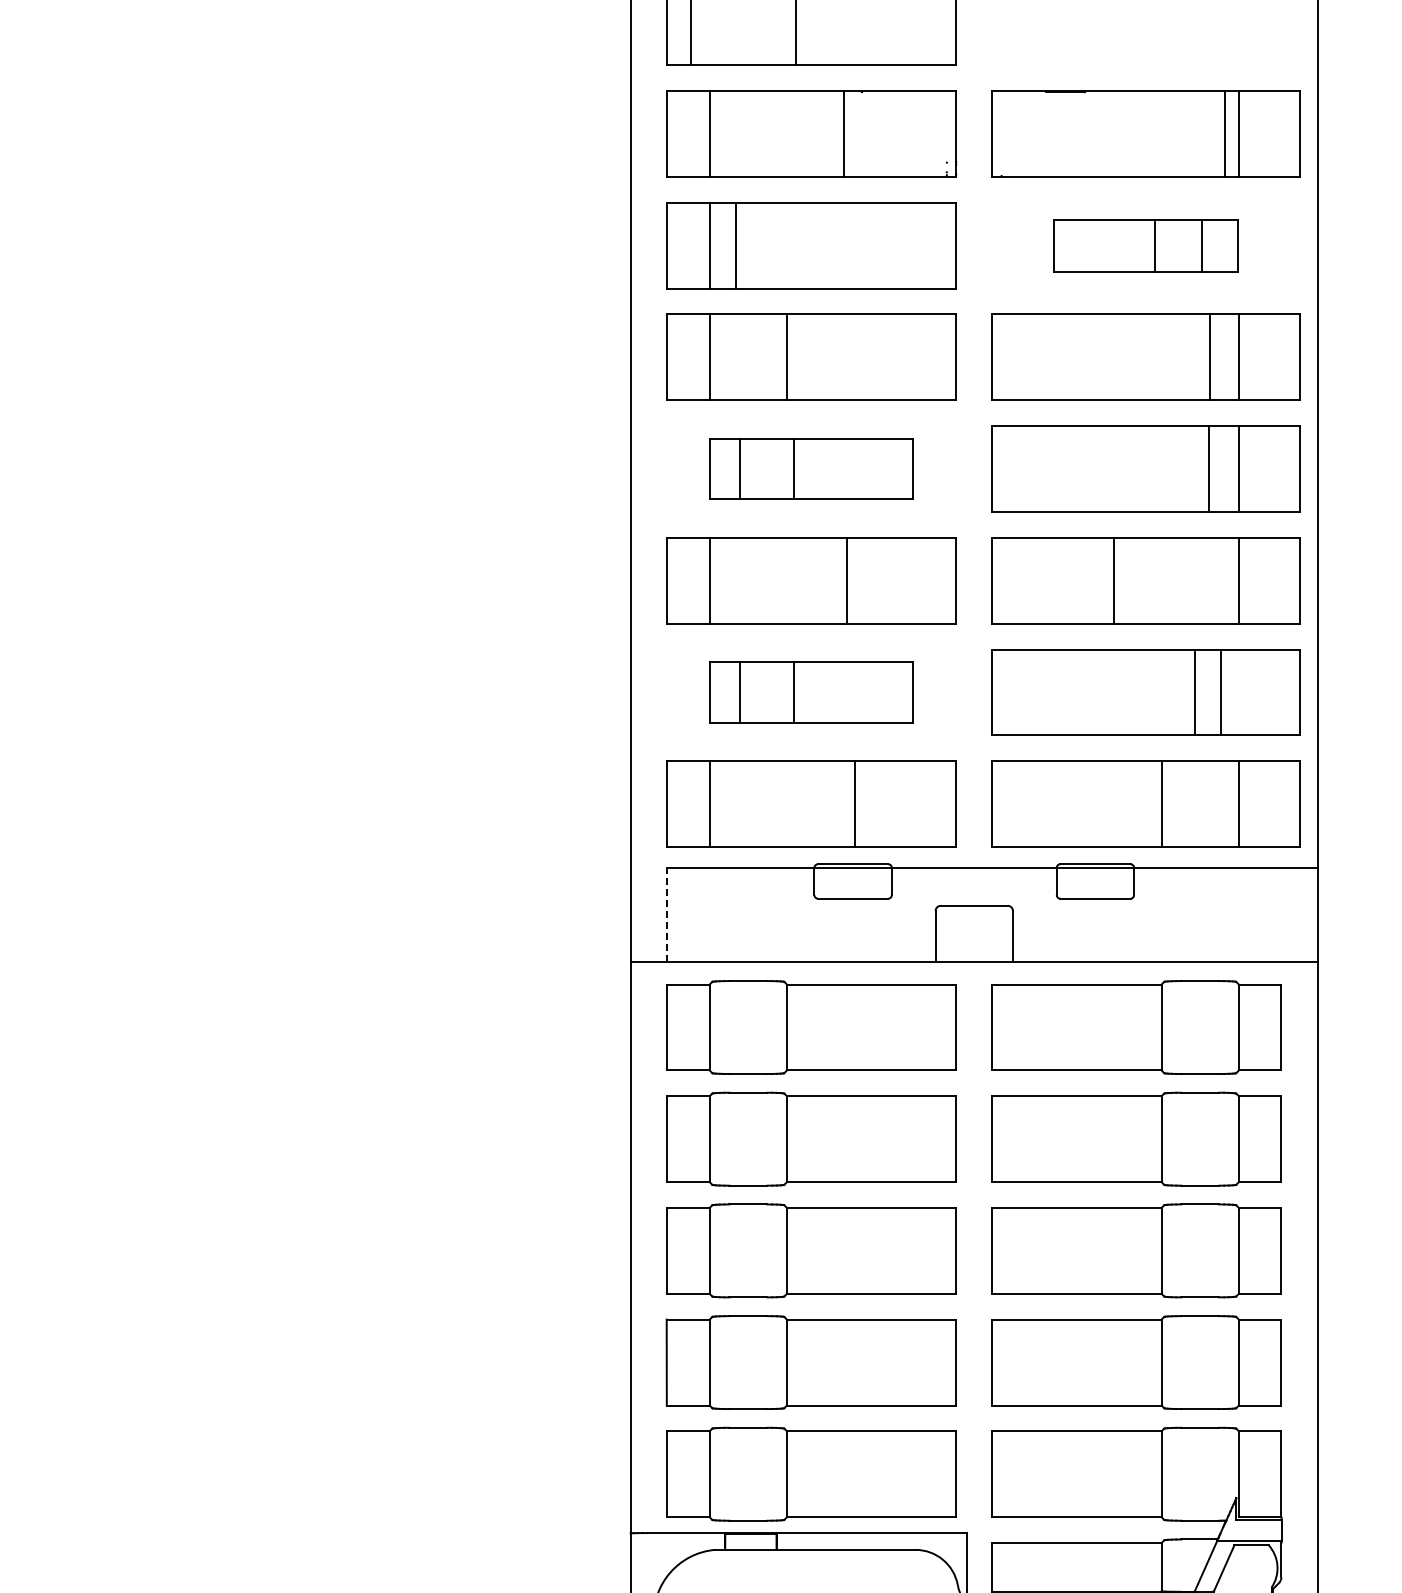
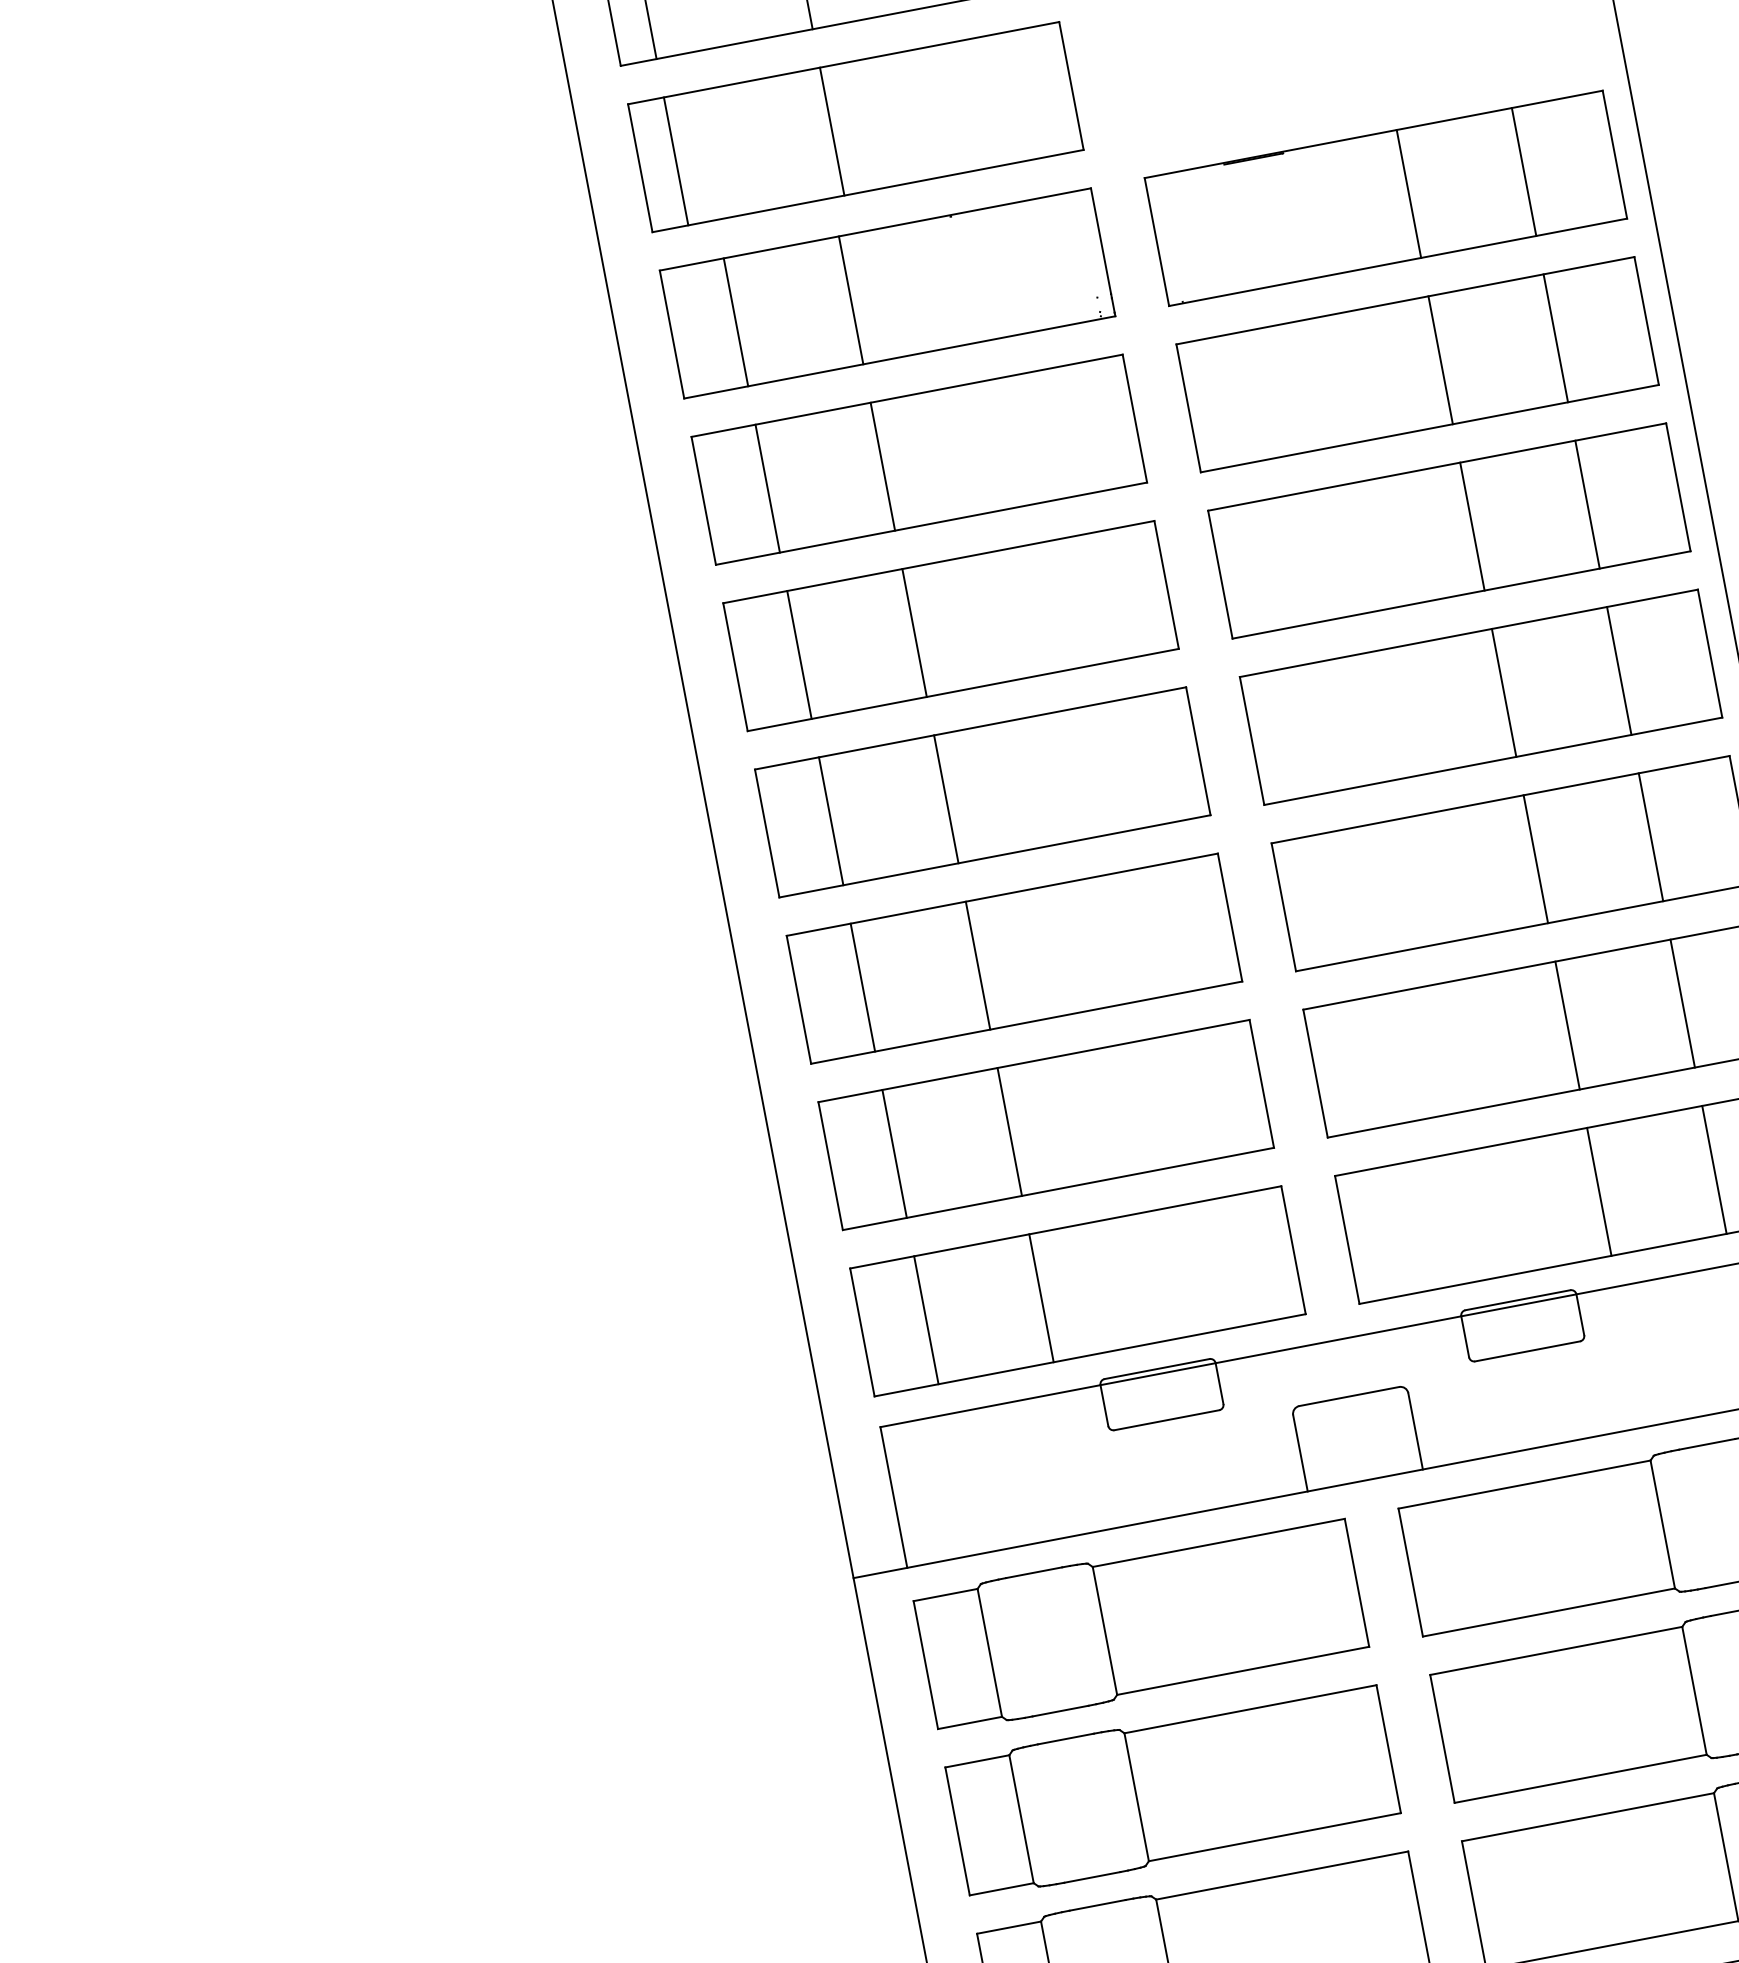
line: (843, 133) -> (850, 299), moved
line: (1224, 133) -> (1408, 193), moved
line: (735, 245) -> (882, 466), moved
part: (1145, 245) -> (1416, 364), size x1.67
line: (1209, 357) -> (1472, 526), moved
part: (811, 468) -> (982, 791), size x1.43
line: (1208, 469) -> (1504, 693), moved
line: (846, 580) -> (977, 965), moved
line: (1113, 580) -> (1535, 858), moved
part: (811, 692) -> (1046, 1125), size x1.43
line: (1194, 692) -> (1682, 1003), moved
line: (1220, 692) -> (1567, 1025), moved
line: (854, 804) -> (1040, 1298), moved
line: (666, 914) -> (893, 1496), dashed -> solid

